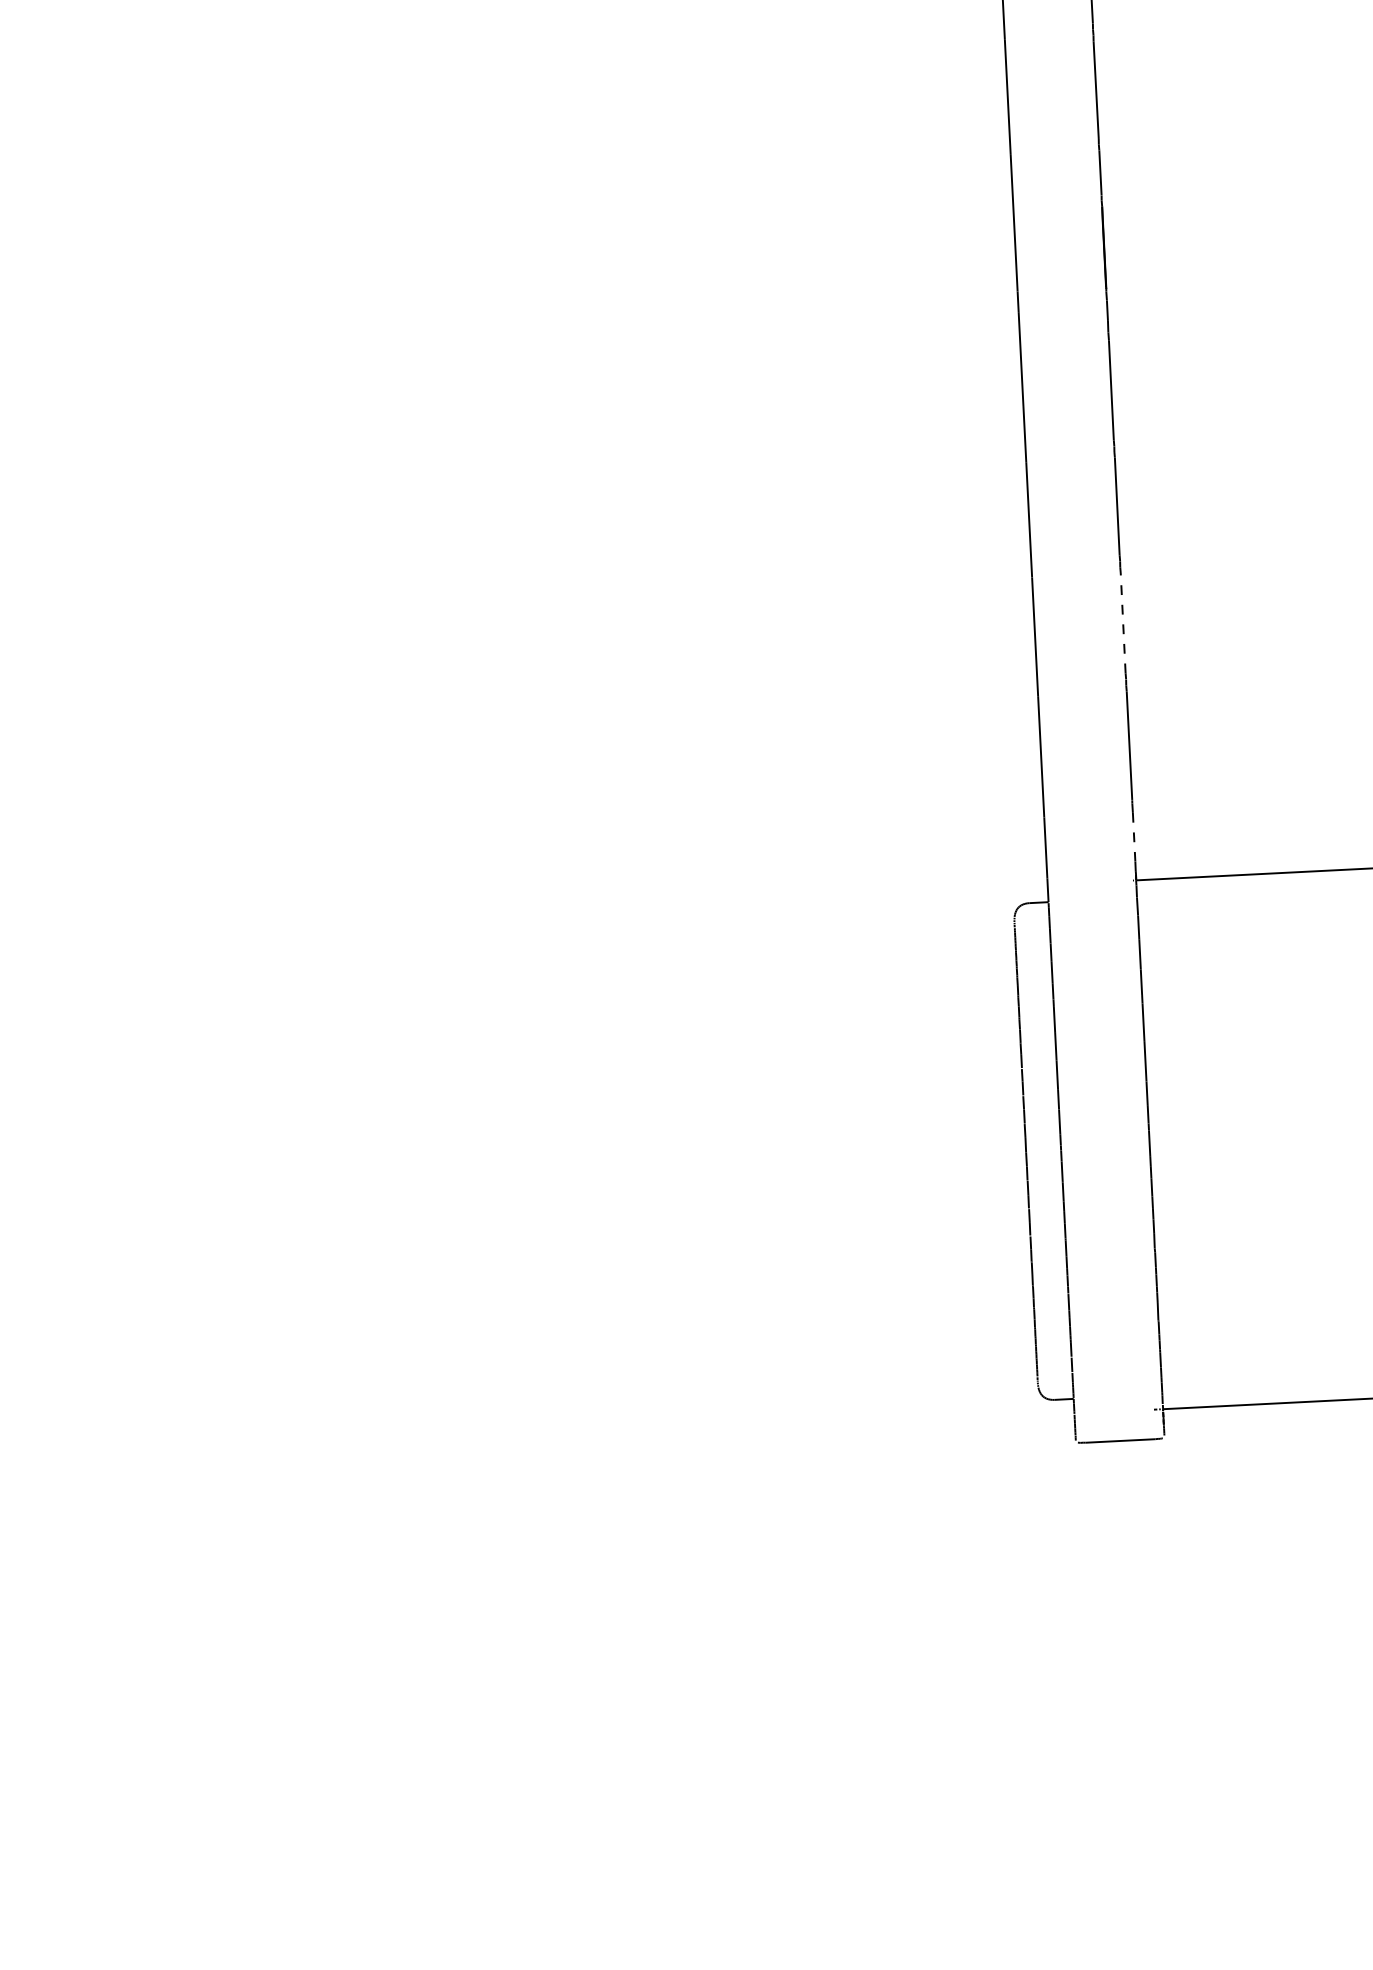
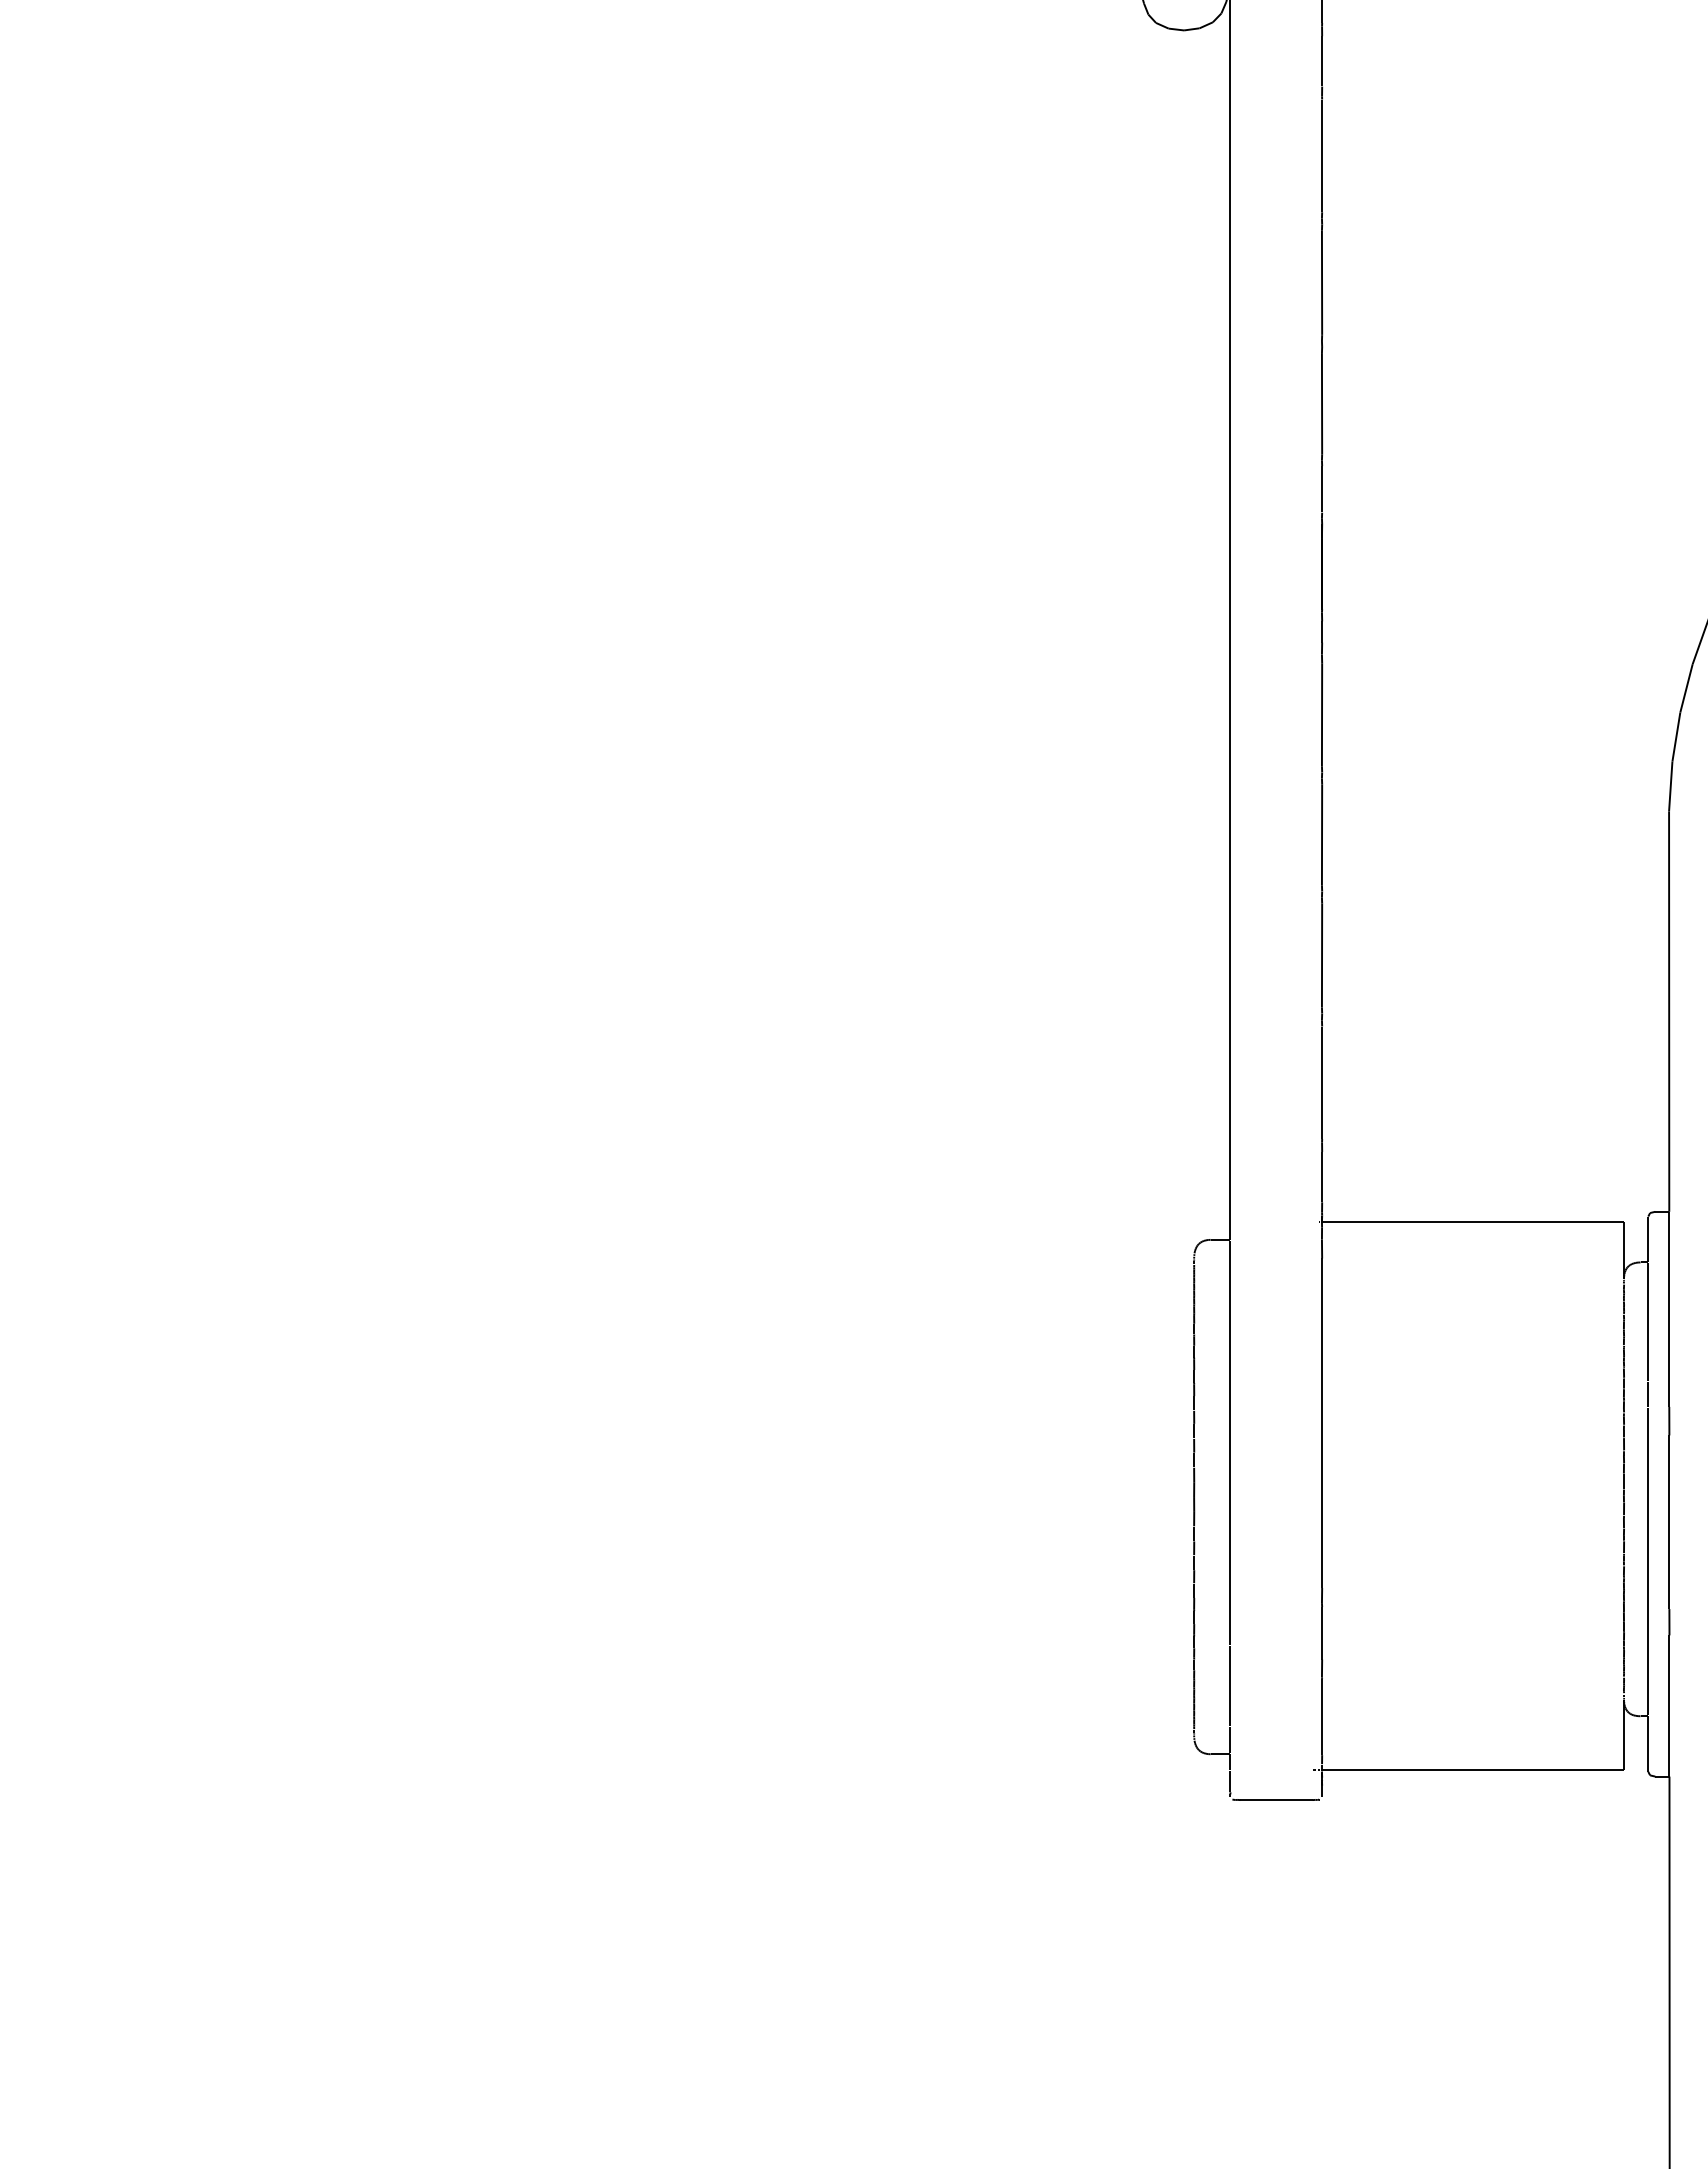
line: (1123, 623) -> (1322, 955), dashed -> solid
line: (1134, 837) -> (1322, 1177), dashed -> solid

